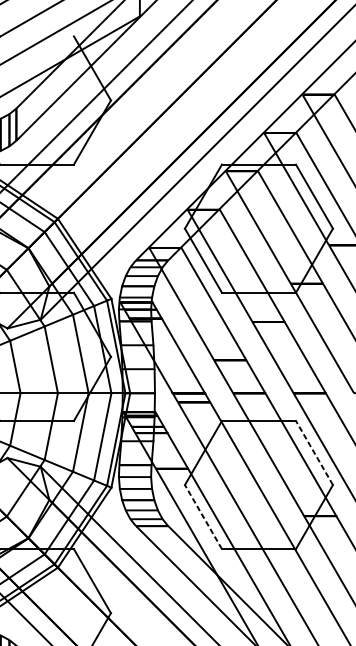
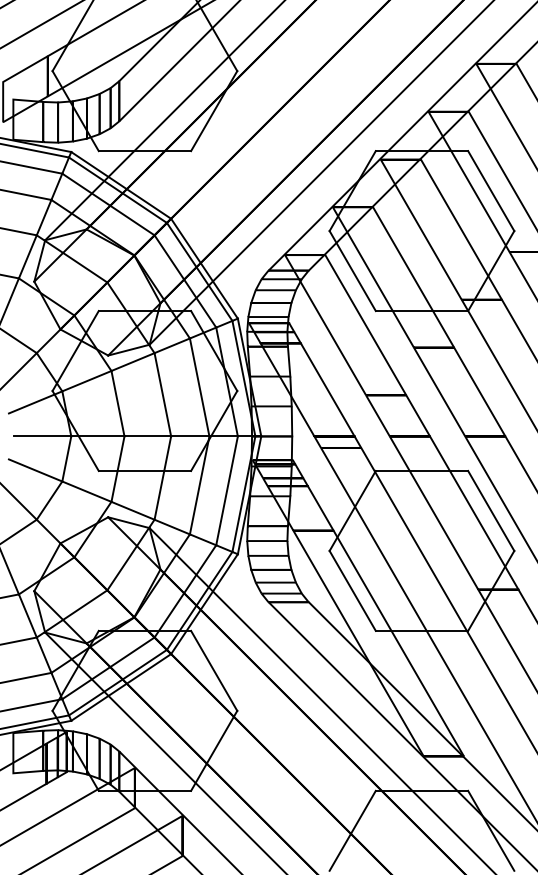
line: (313, 452) -> (490, 510), dashed -> solid
line: (203, 516) -> (352, 590), dashed -> solid

